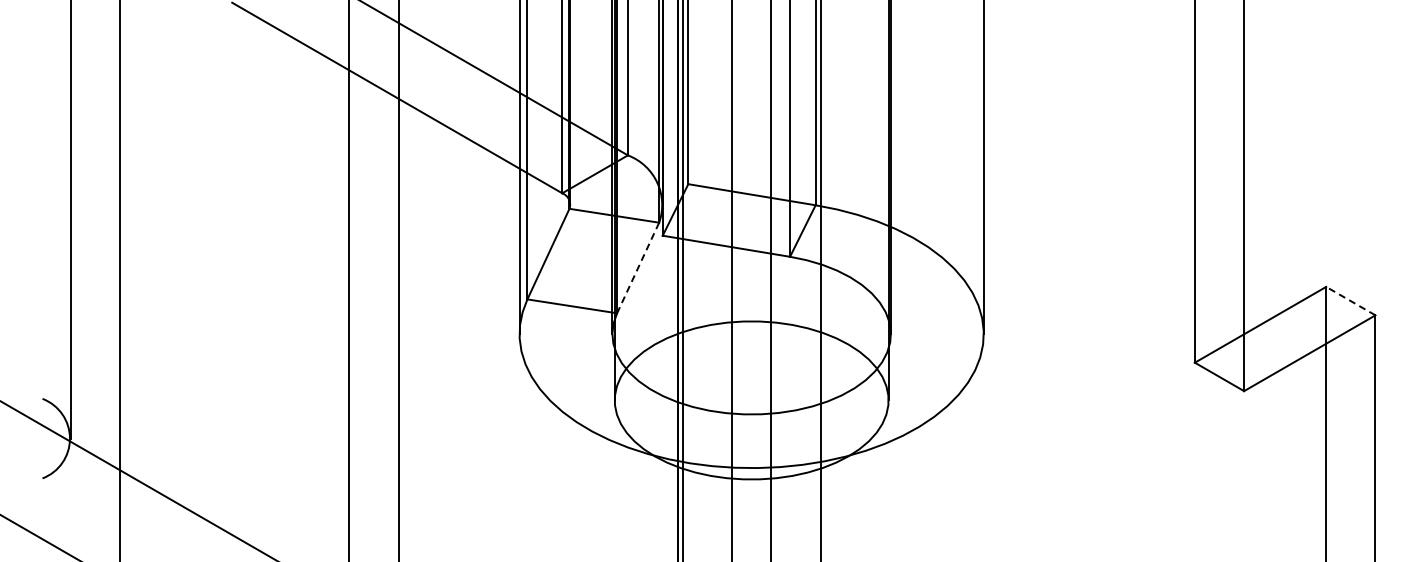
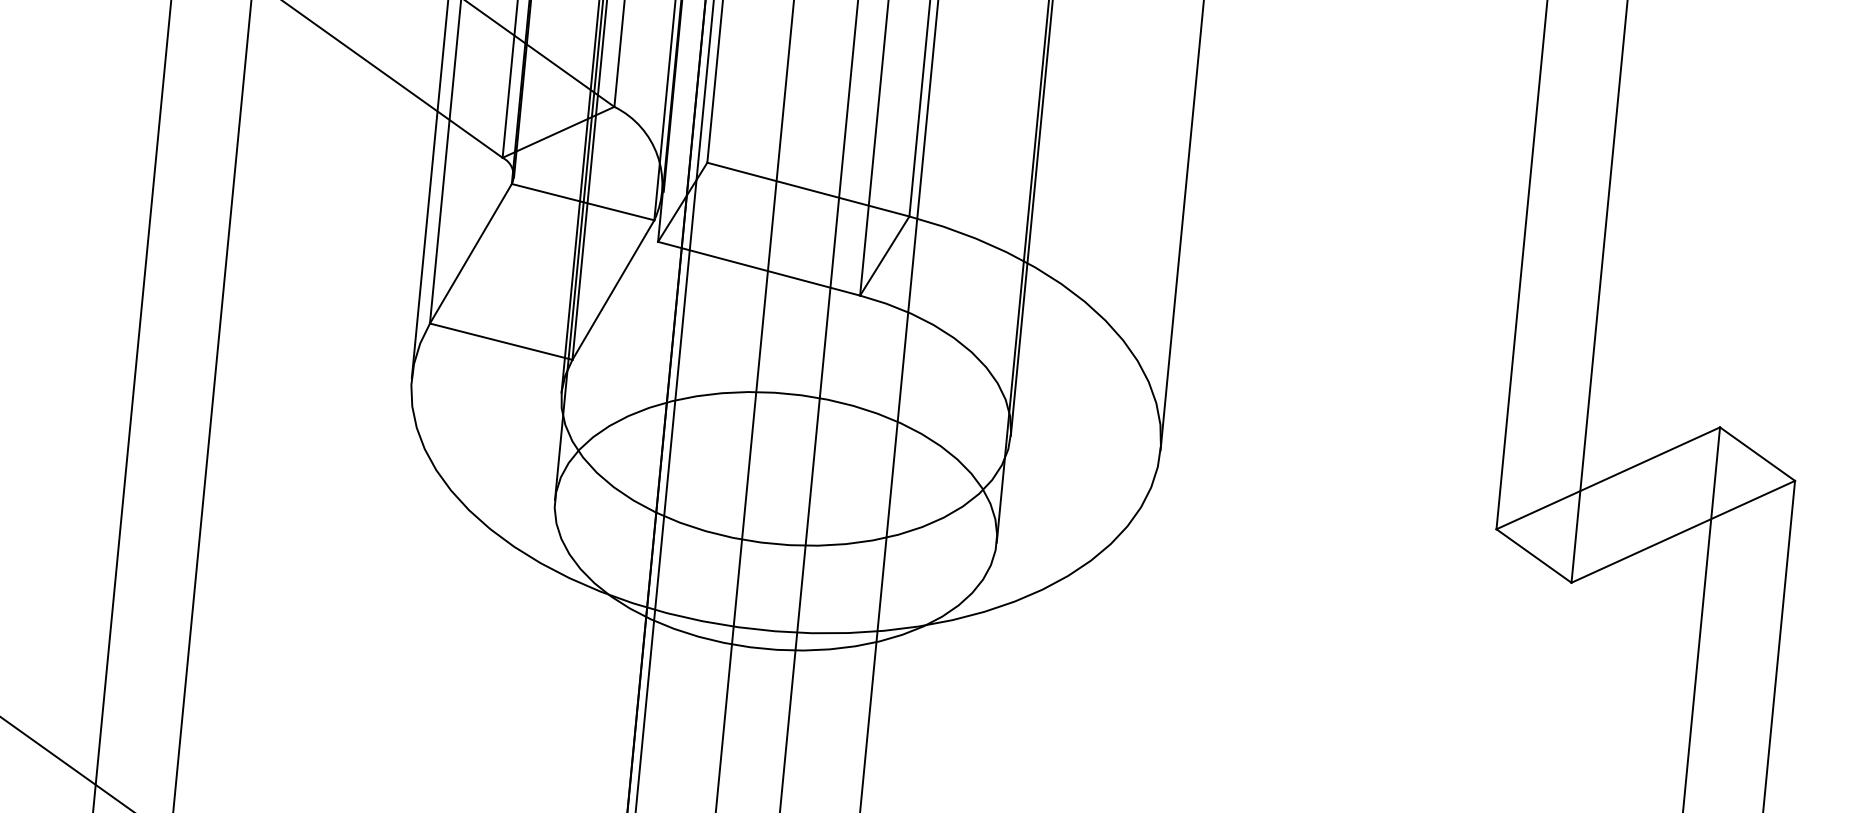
line: (638, 267) -> (614, 289), dashed -> solid
line: (1350, 300) -> (1757, 453), dashed -> solid

